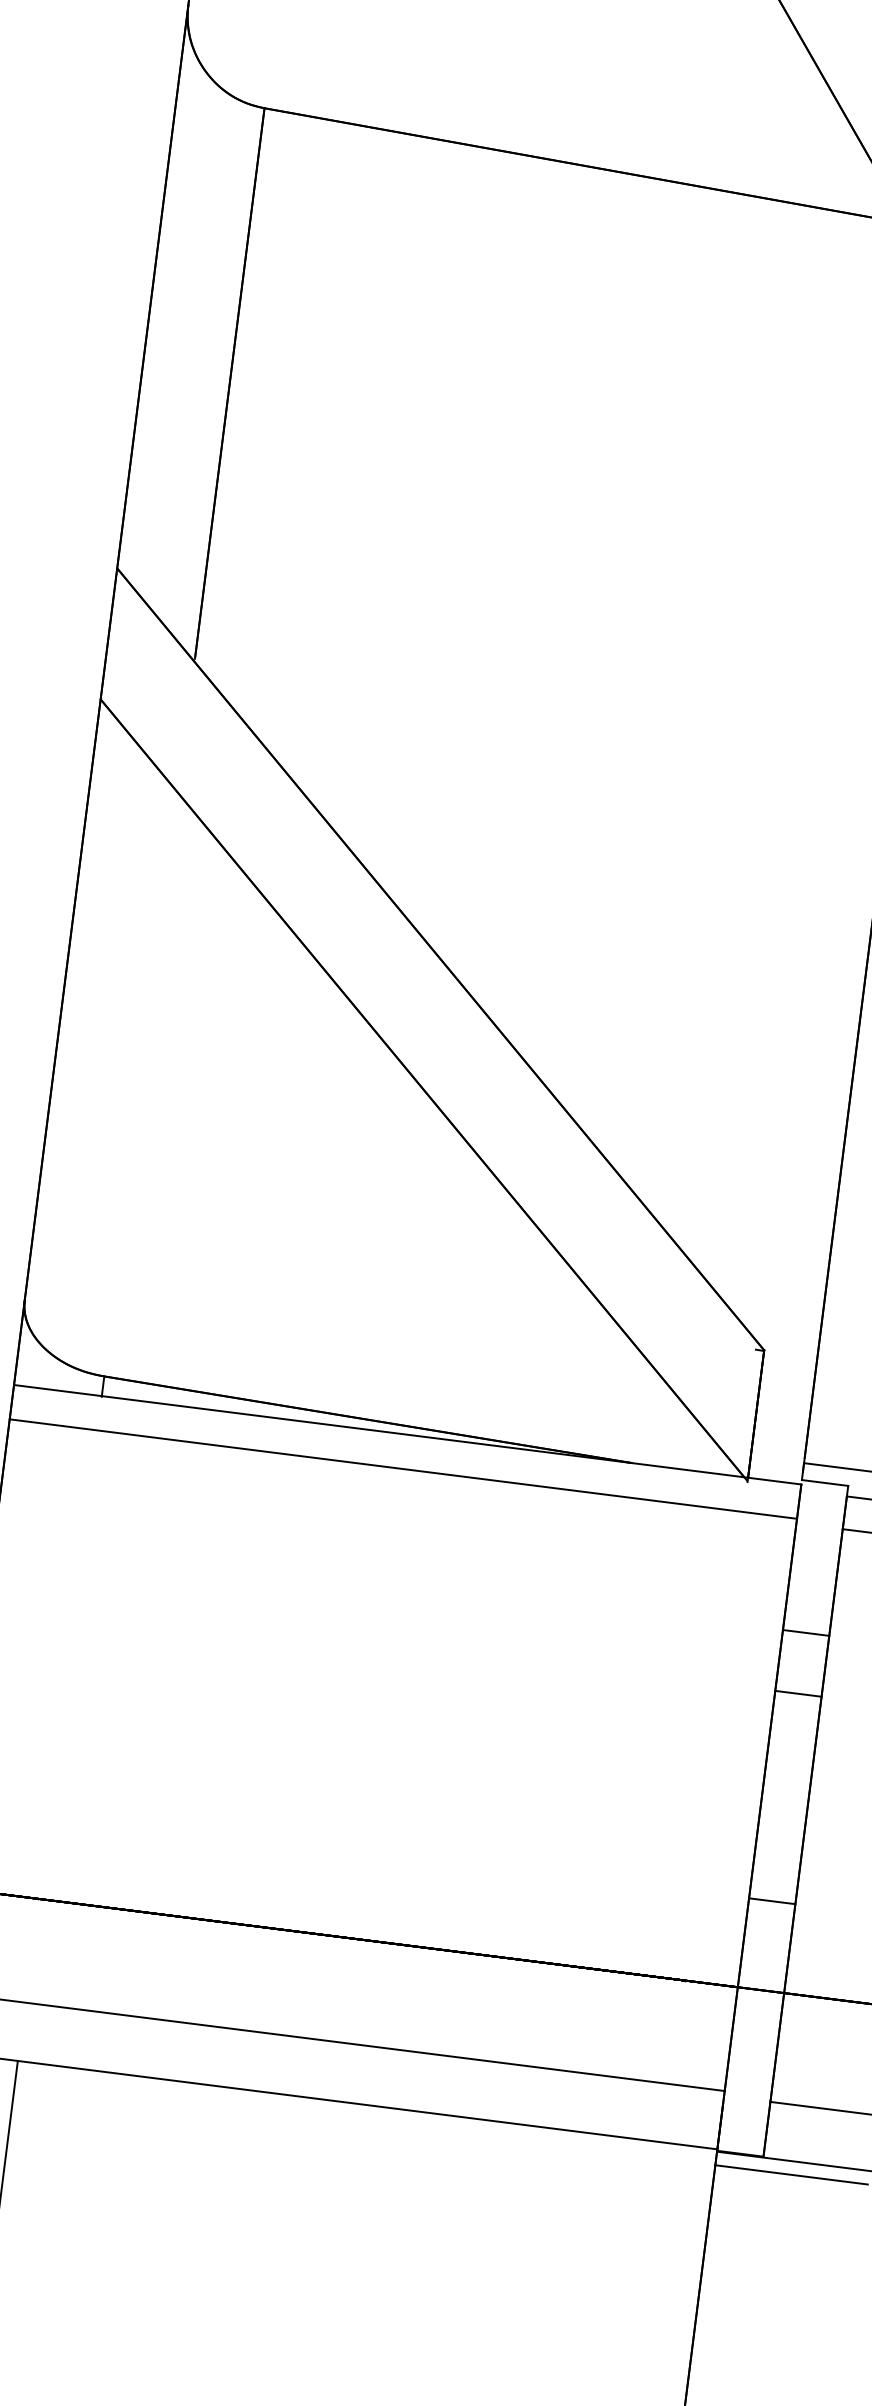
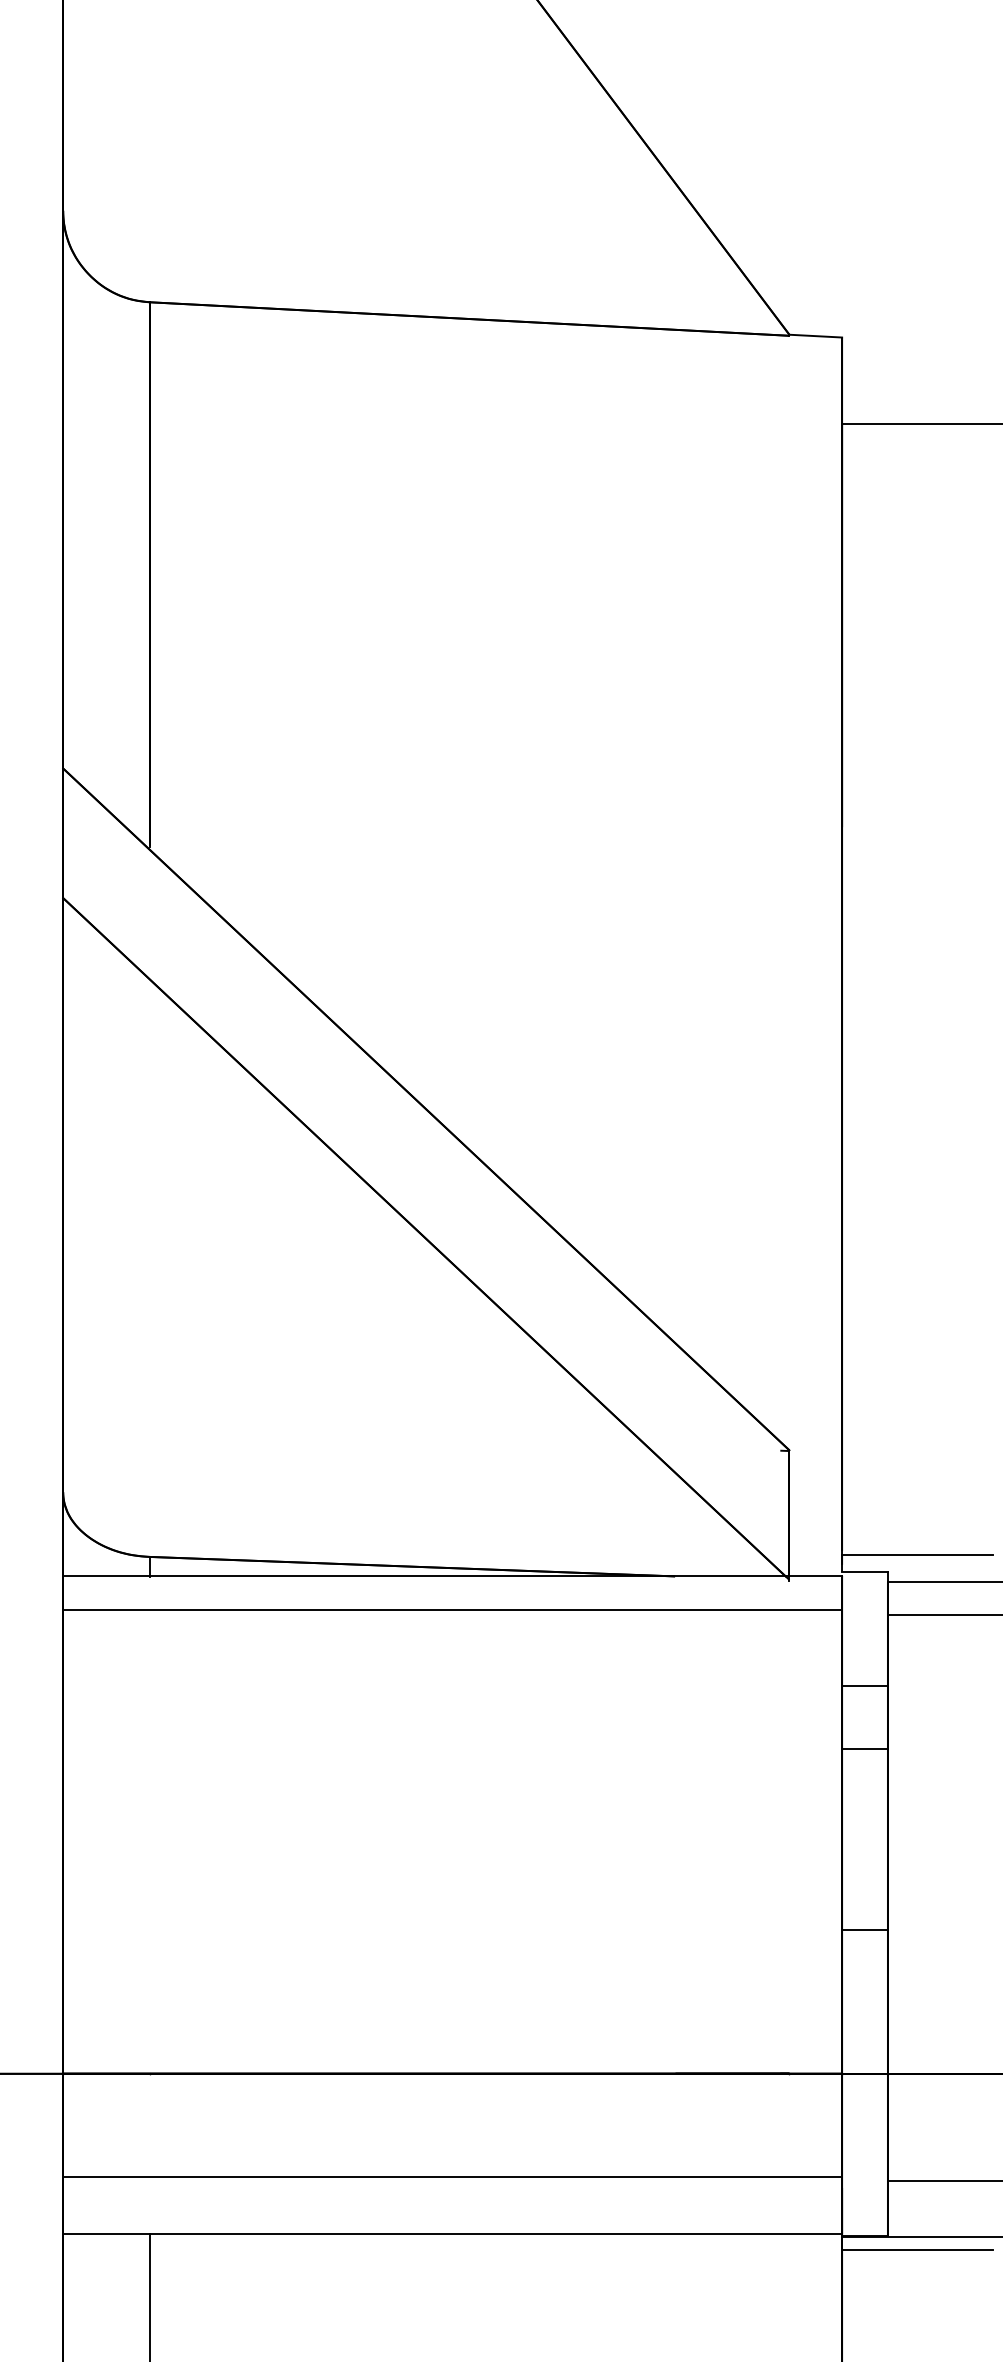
line: (805, 1632) -> (864, 1686), moved
line: (797, 1693) -> (864, 1748), moved
line: (771, 1900) -> (864, 1929), moved

